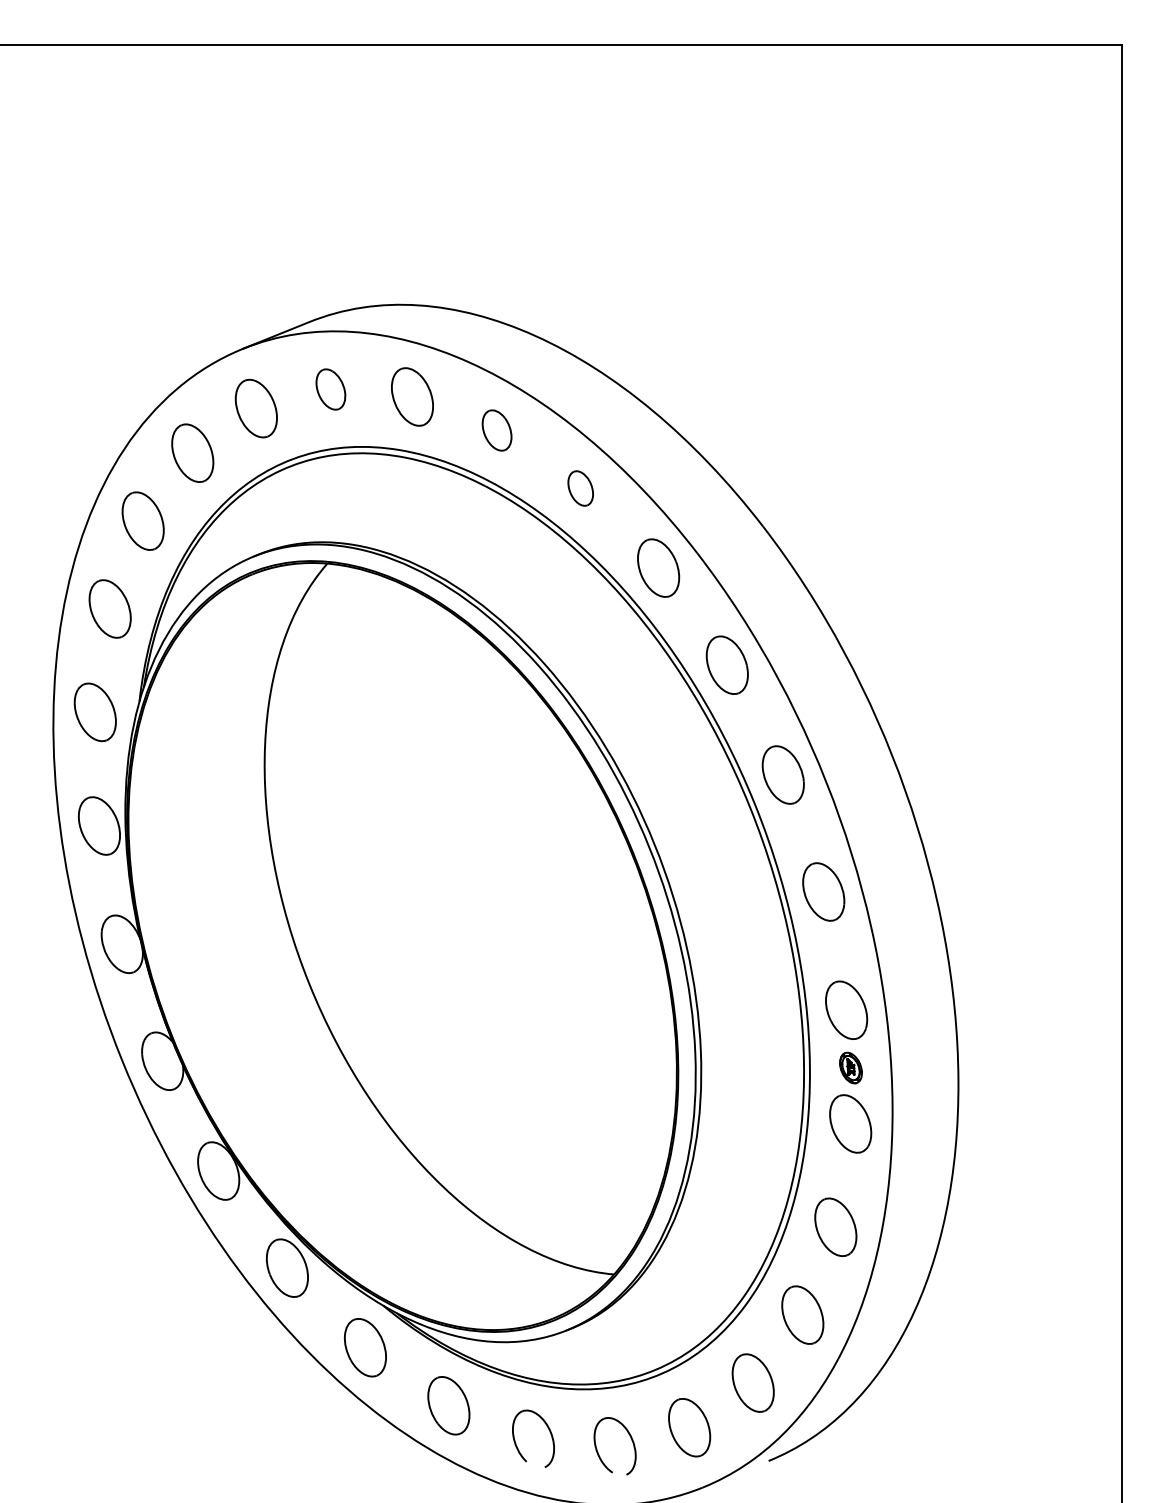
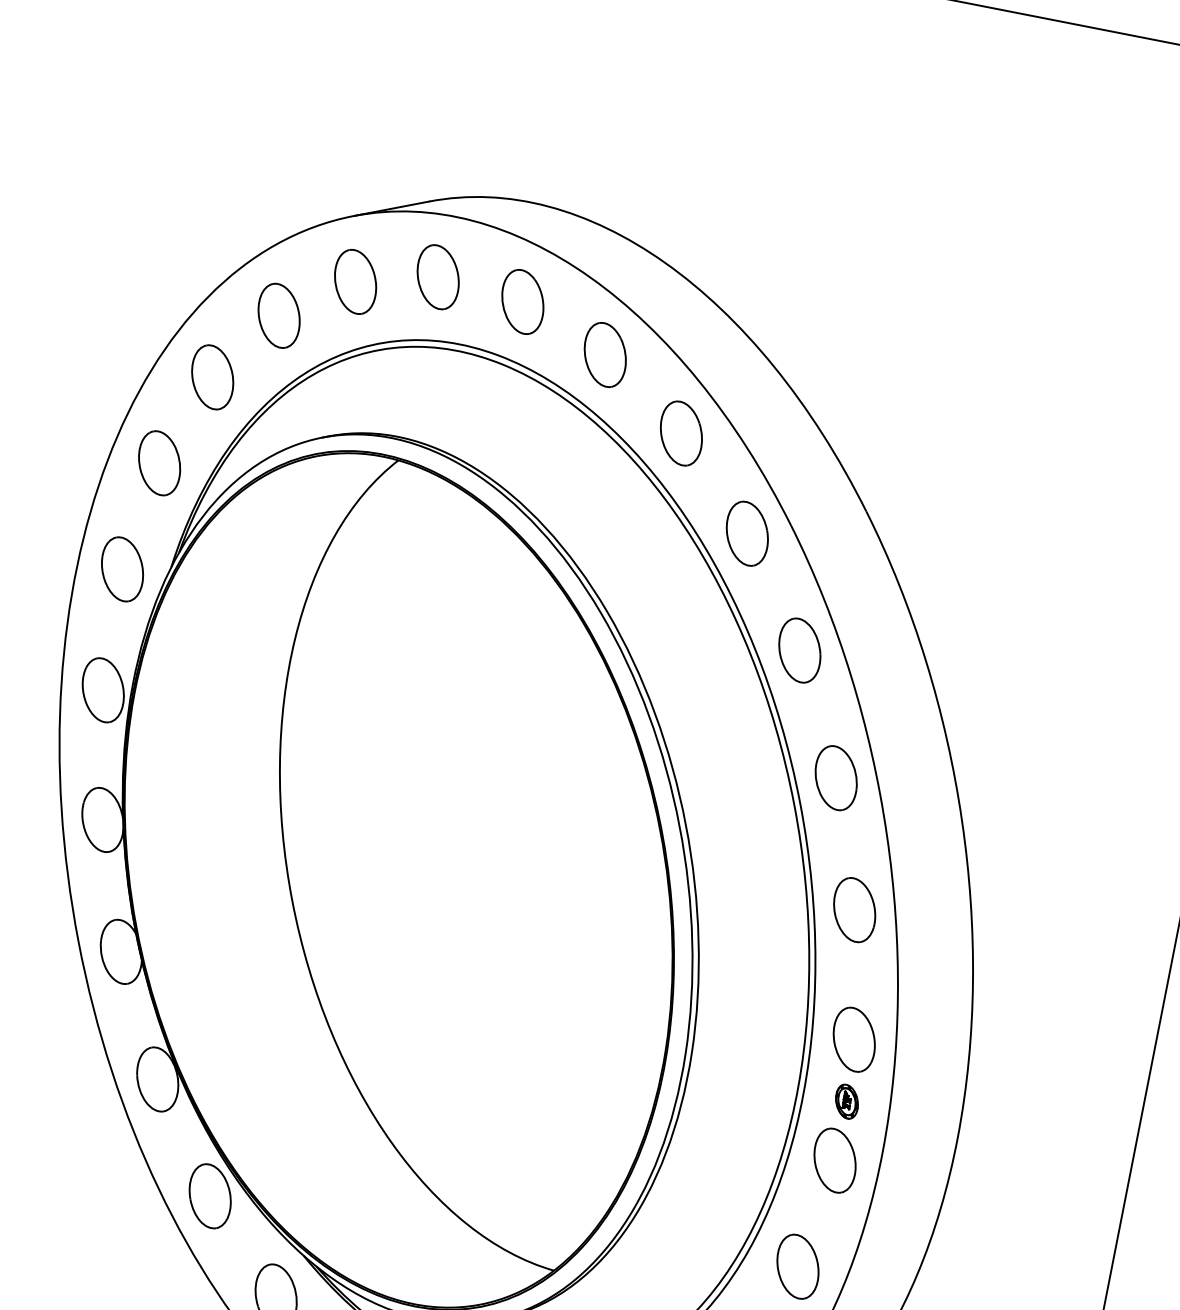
part: (330, 389) -> (437, 277), size x1.43
part: (496, 430) -> (604, 354), size x1.43
part: (580, 488) -> (681, 433), size x1.67

